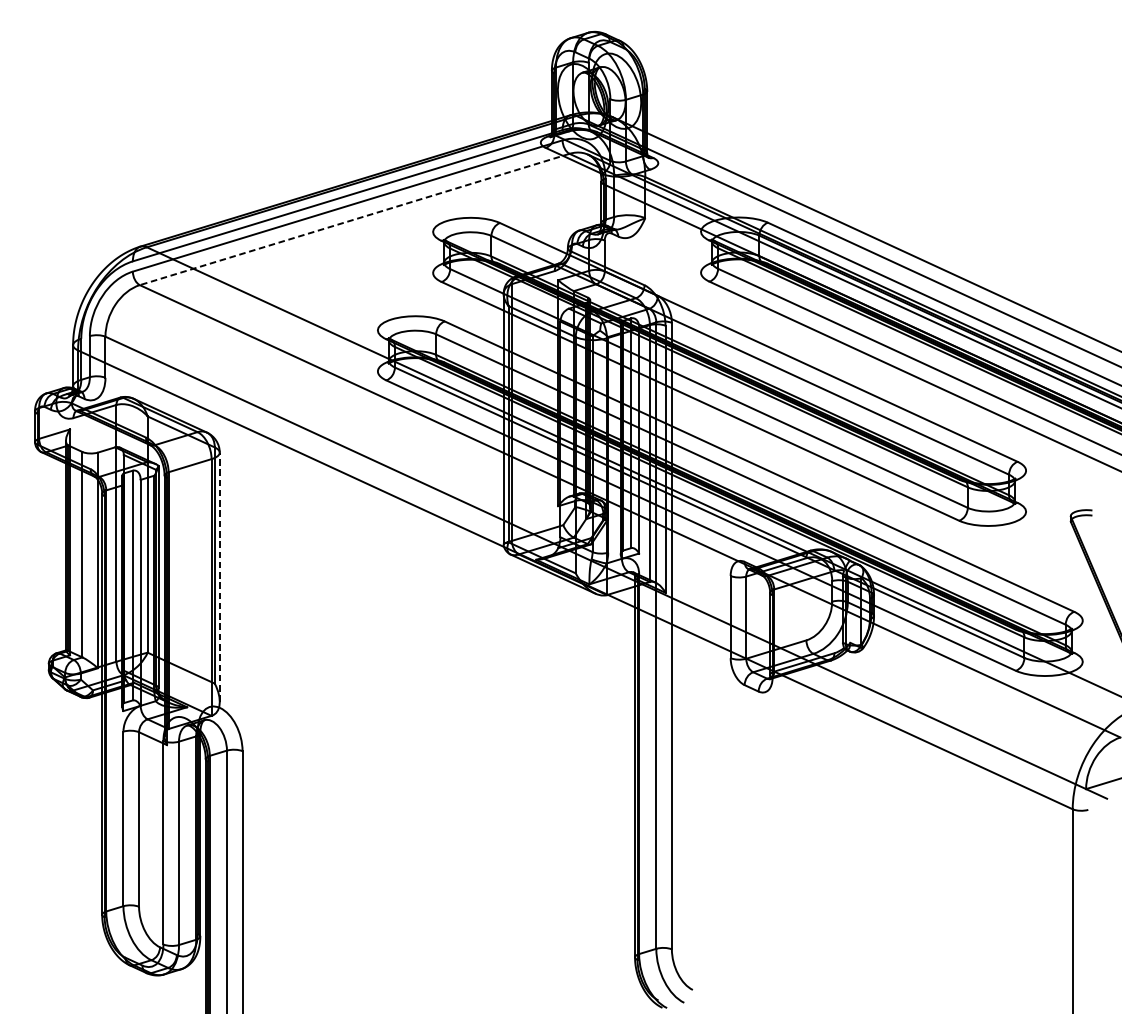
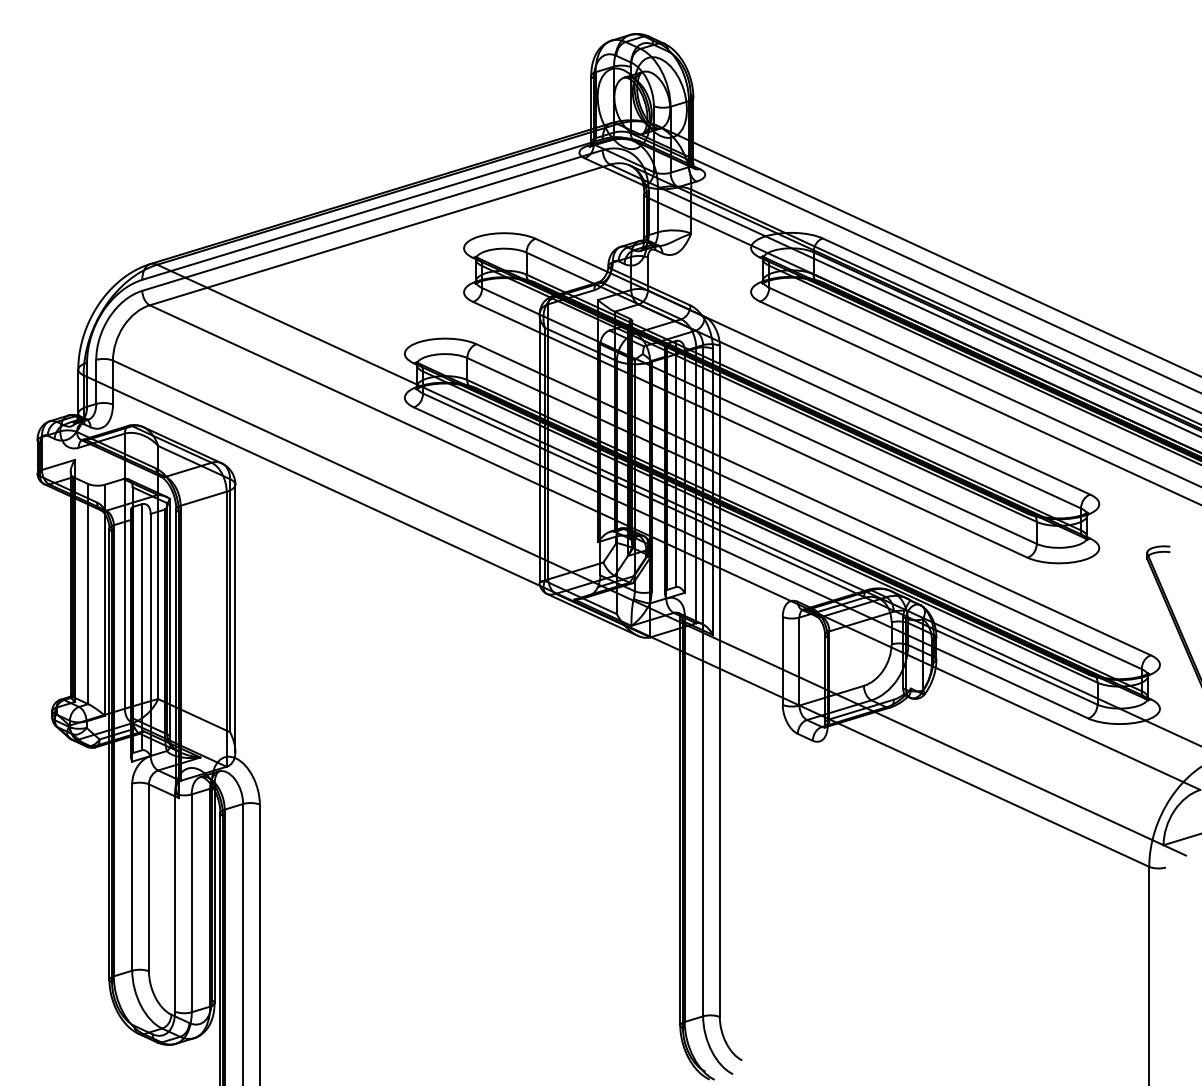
line: (355, 219) -> (380, 234), dashed -> solid
line: (219, 576) -> (235, 617), dashed -> solid

